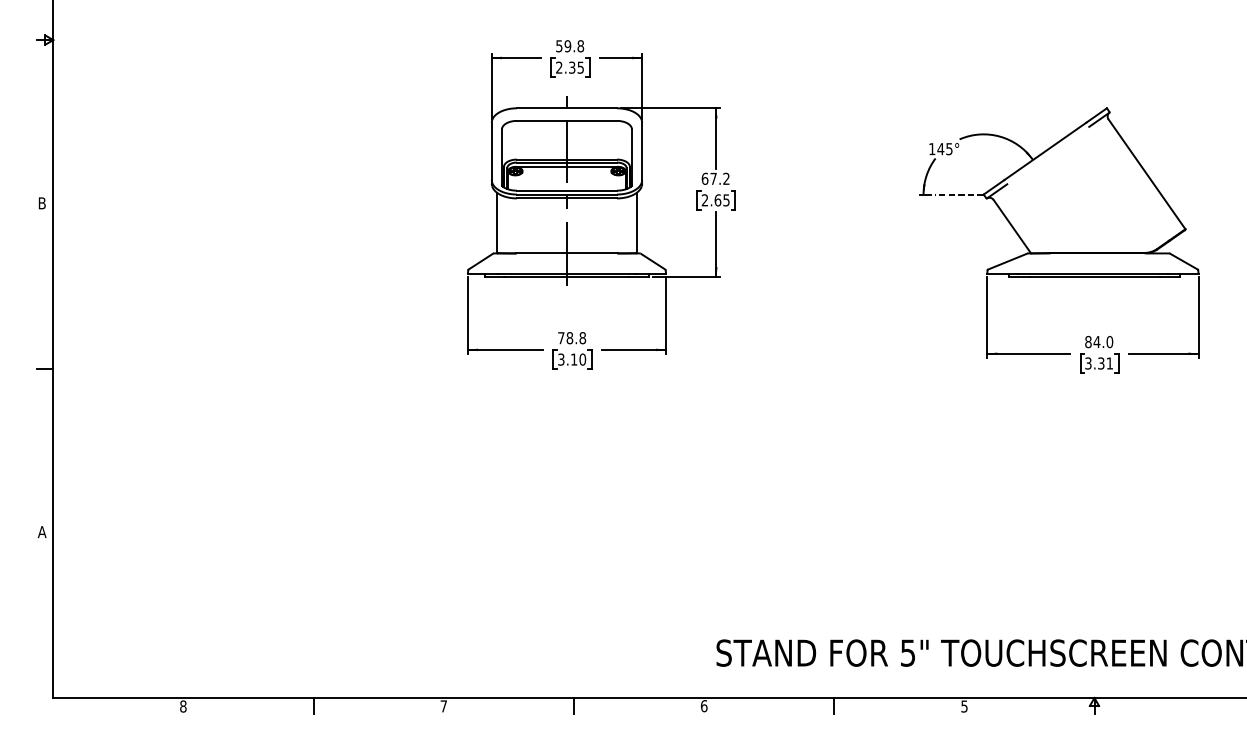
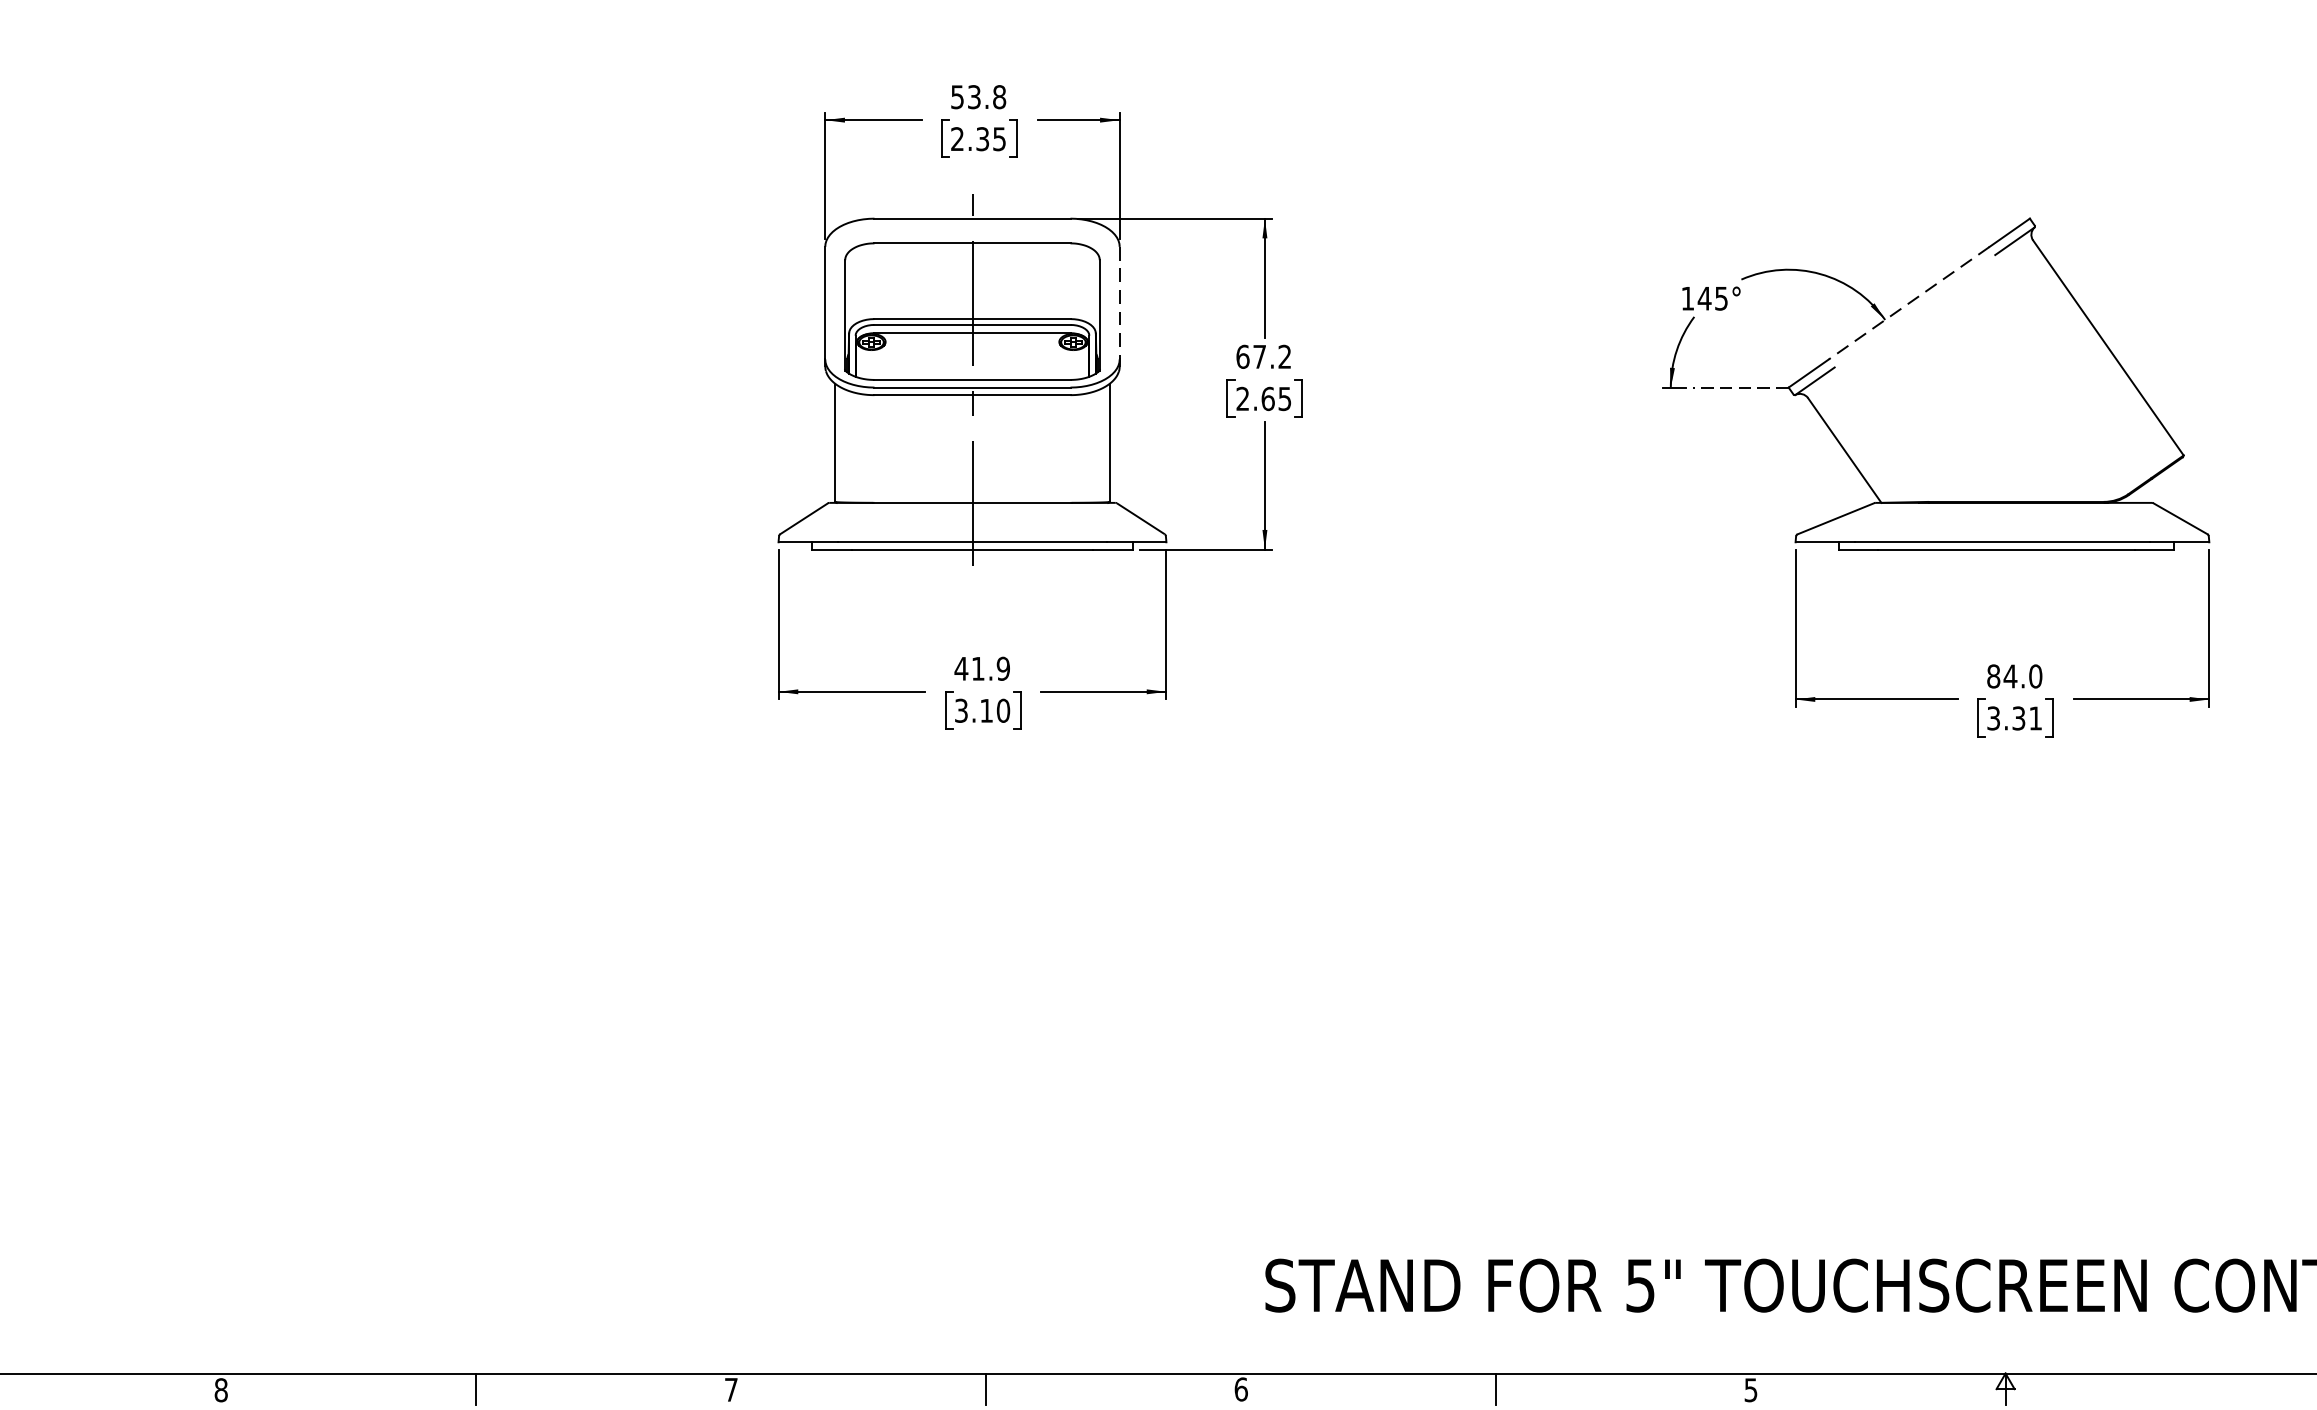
text: (567, 46) -> (973, 97), 59.8 -> 53.8
line: (642, 151) -> (1120, 303), solid -> dashed
line: (1044, 151) -> (1907, 303), solid -> dashed
text: (571, 338) -> (981, 669), 78.8 -> 41.9

